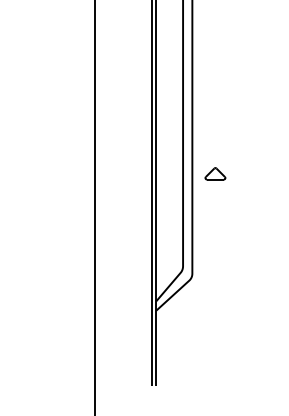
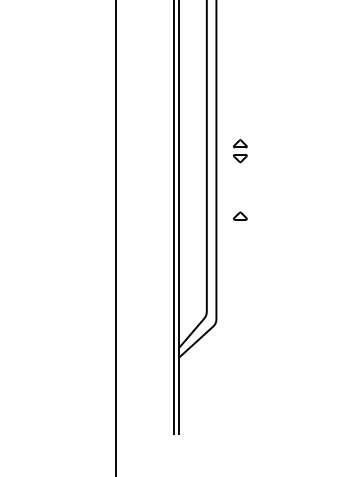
part: (215, 111) -> (240, 151), added
part: (215, 173) -> (240, 215), size x0.62

